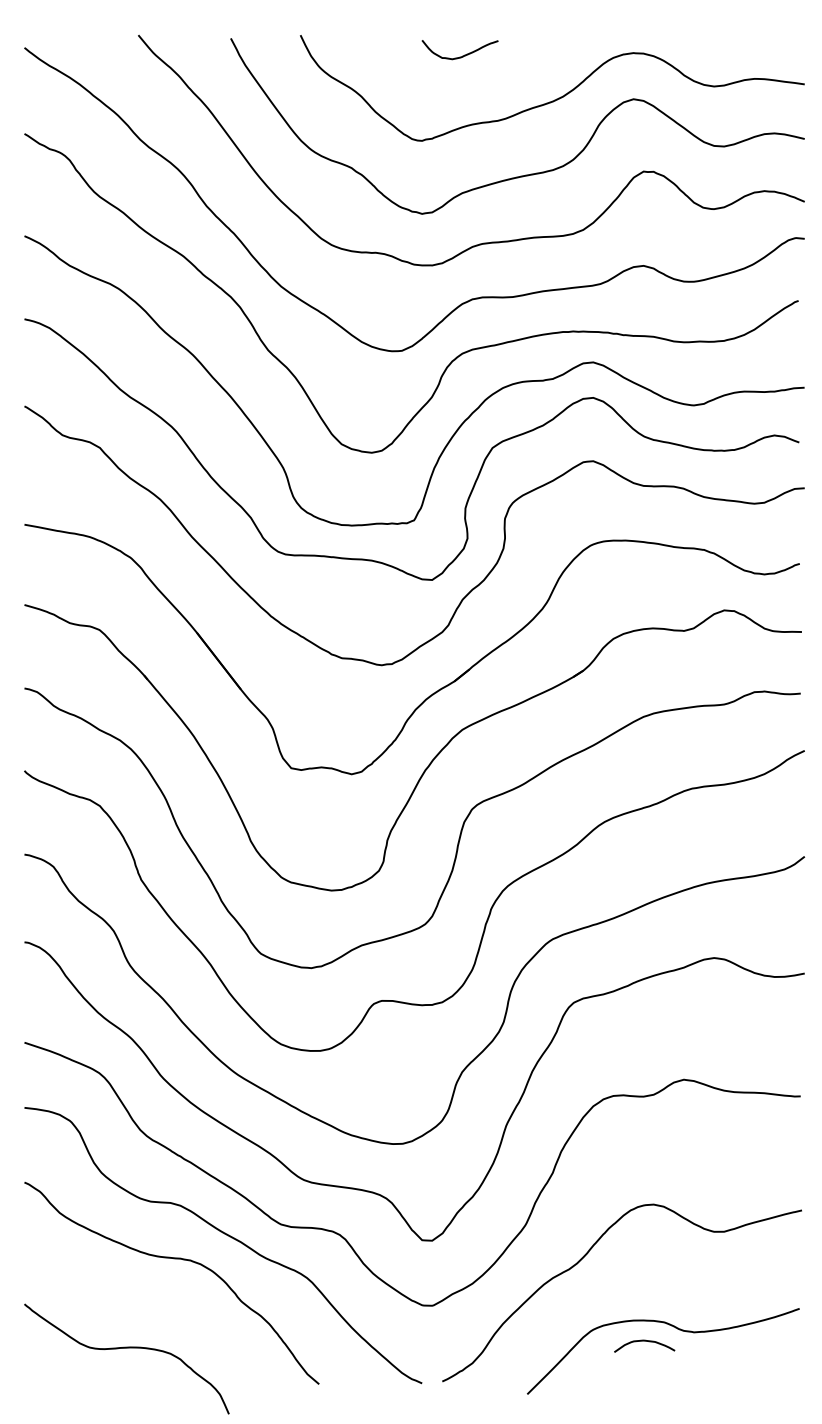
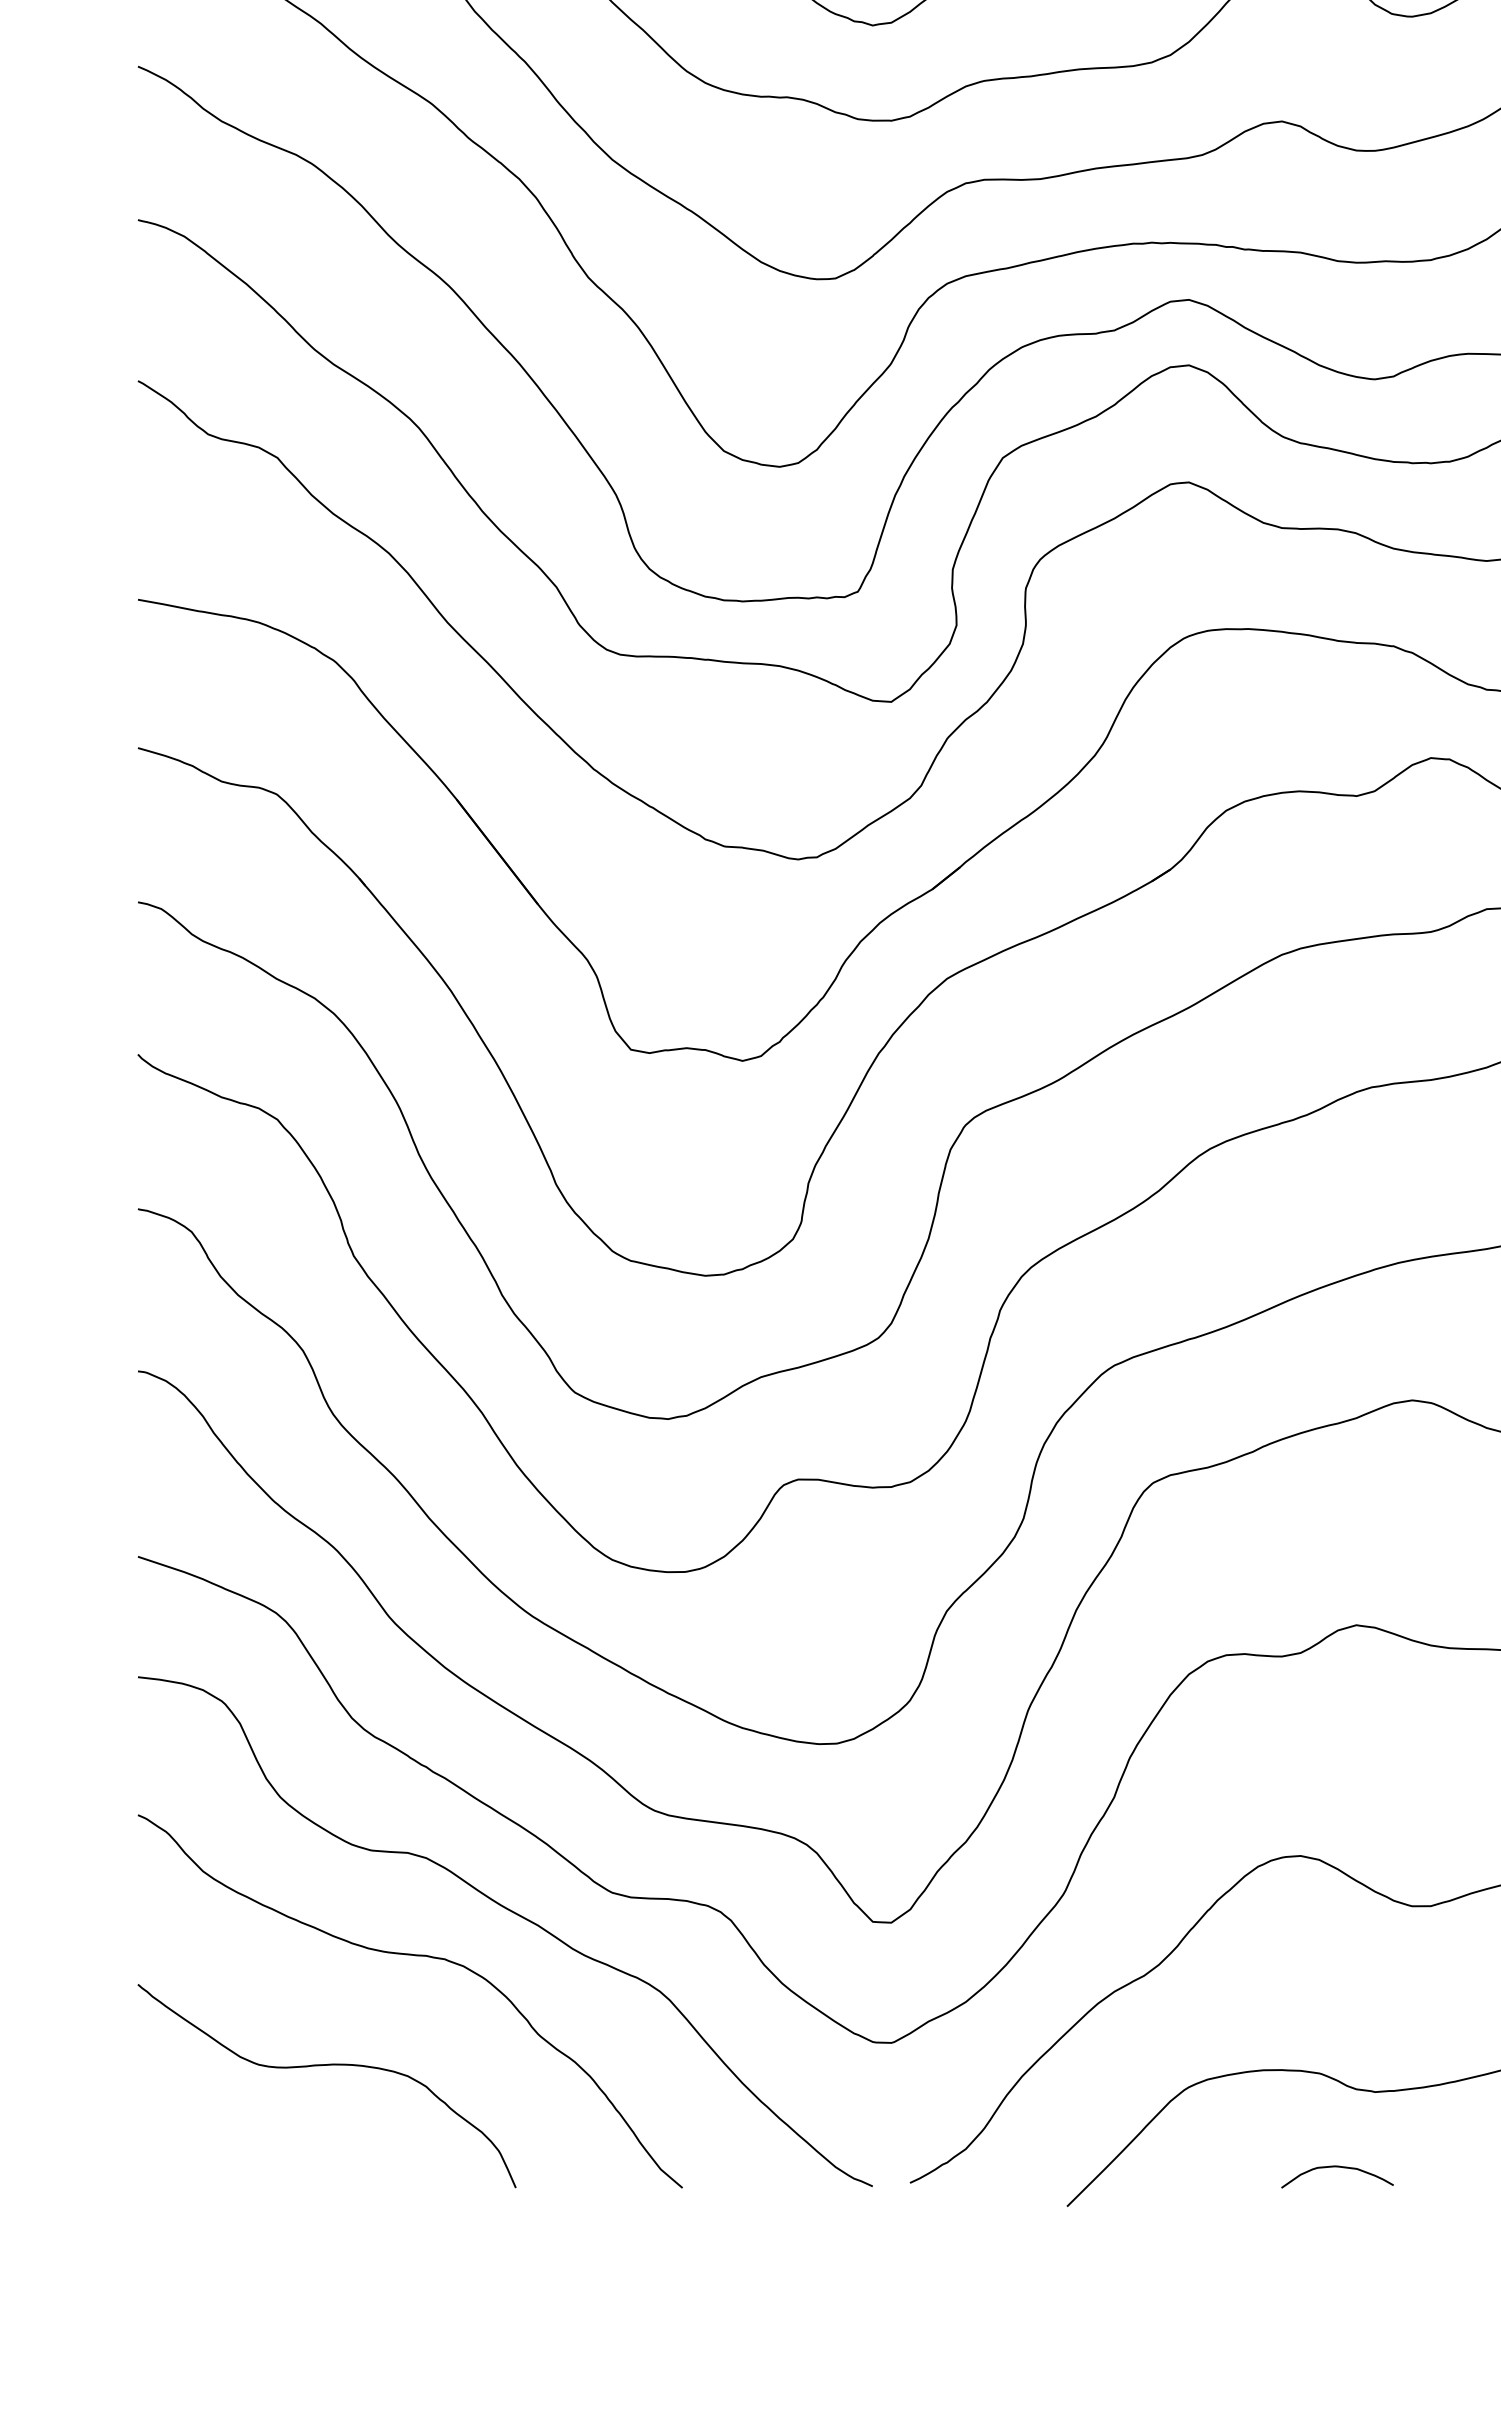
curve: (644, 1341) -> (1337, 2168), moved
curve: (126, 1348) -> (326, 2066), moved

